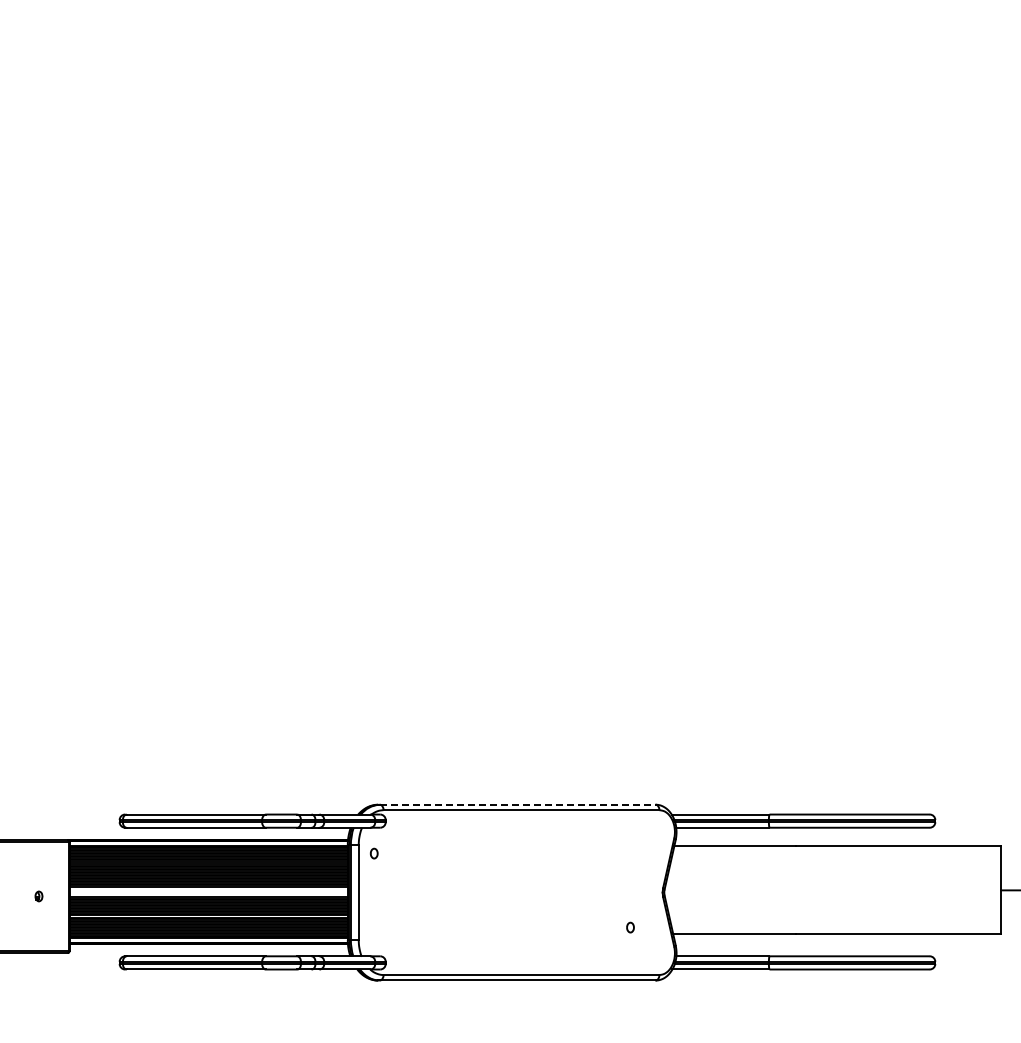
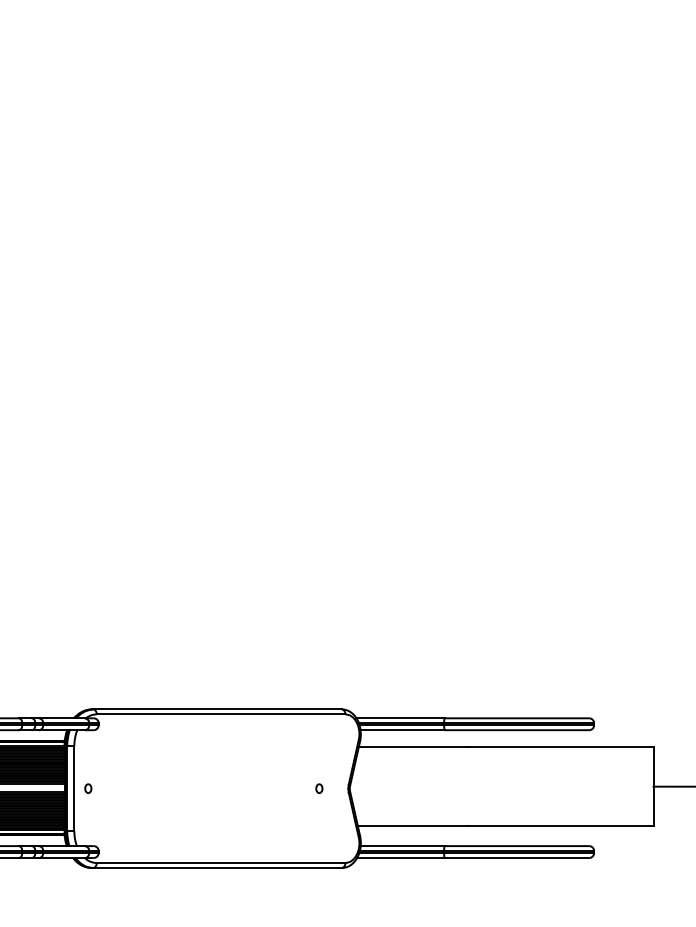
line: (517, 804) -> (217, 709), dashed -> solid
part: (373, 853) -> (87, 788), moved
part: (630, 927) -> (319, 788), moved

